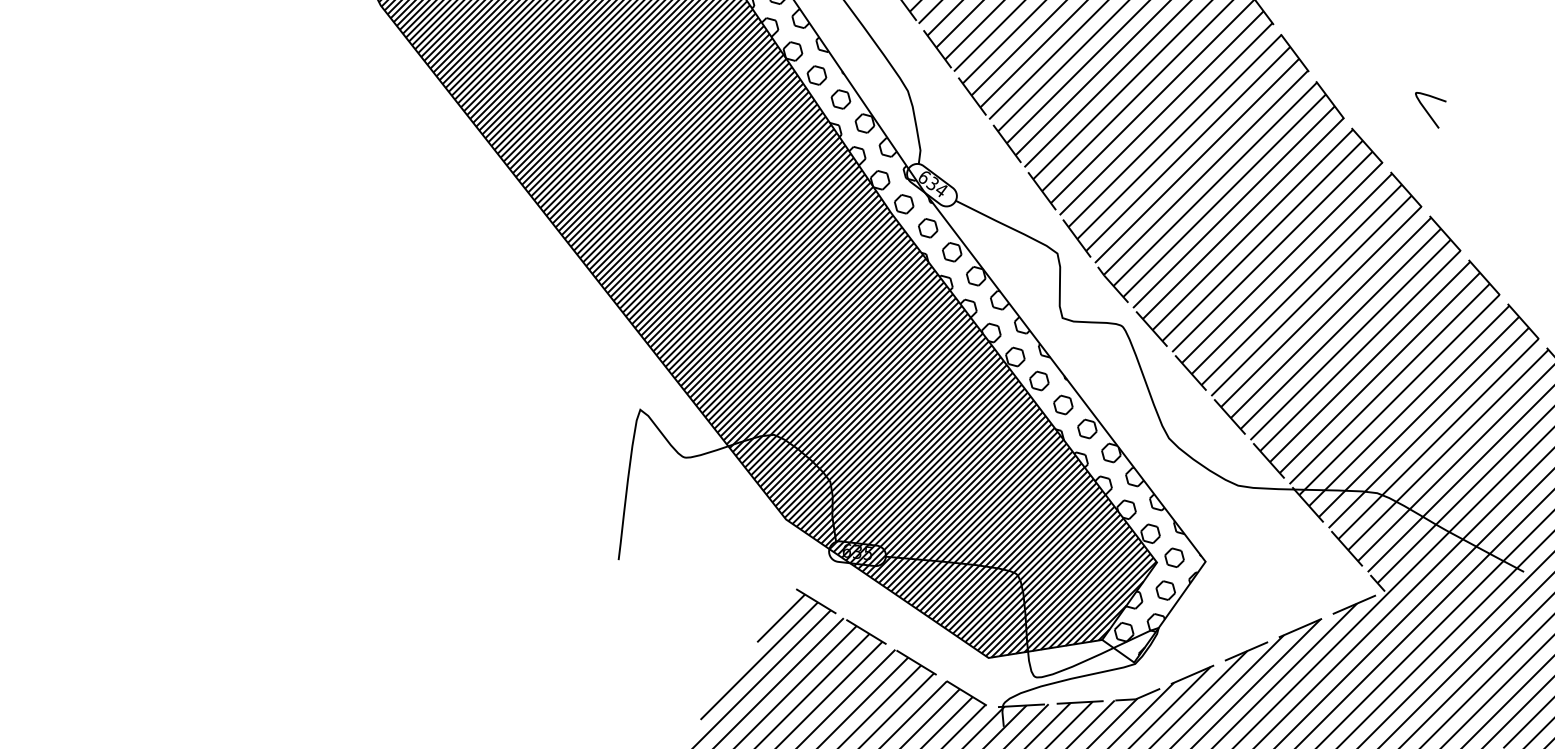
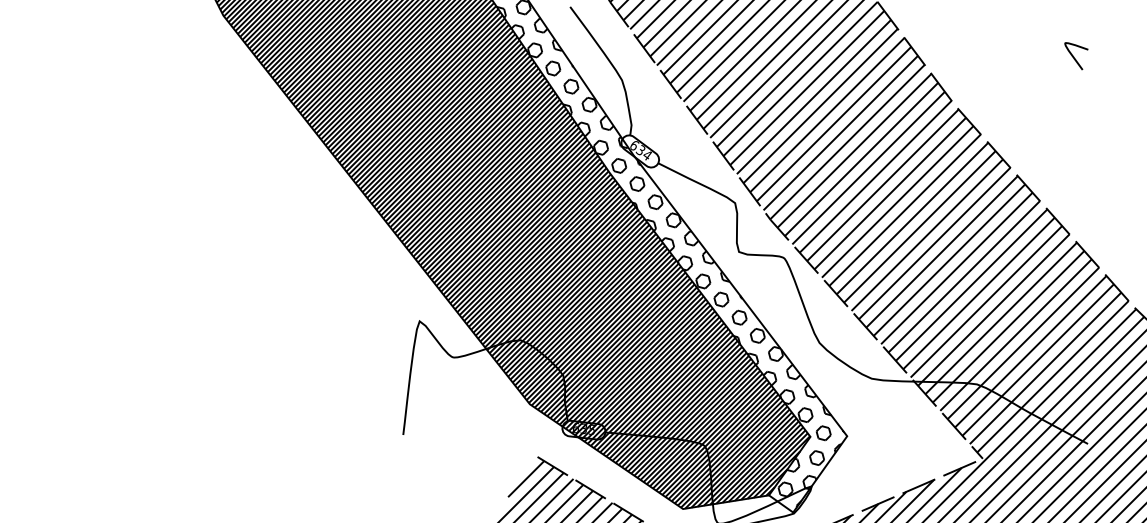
curve: (1428, 112) -> (1074, 57), moved

